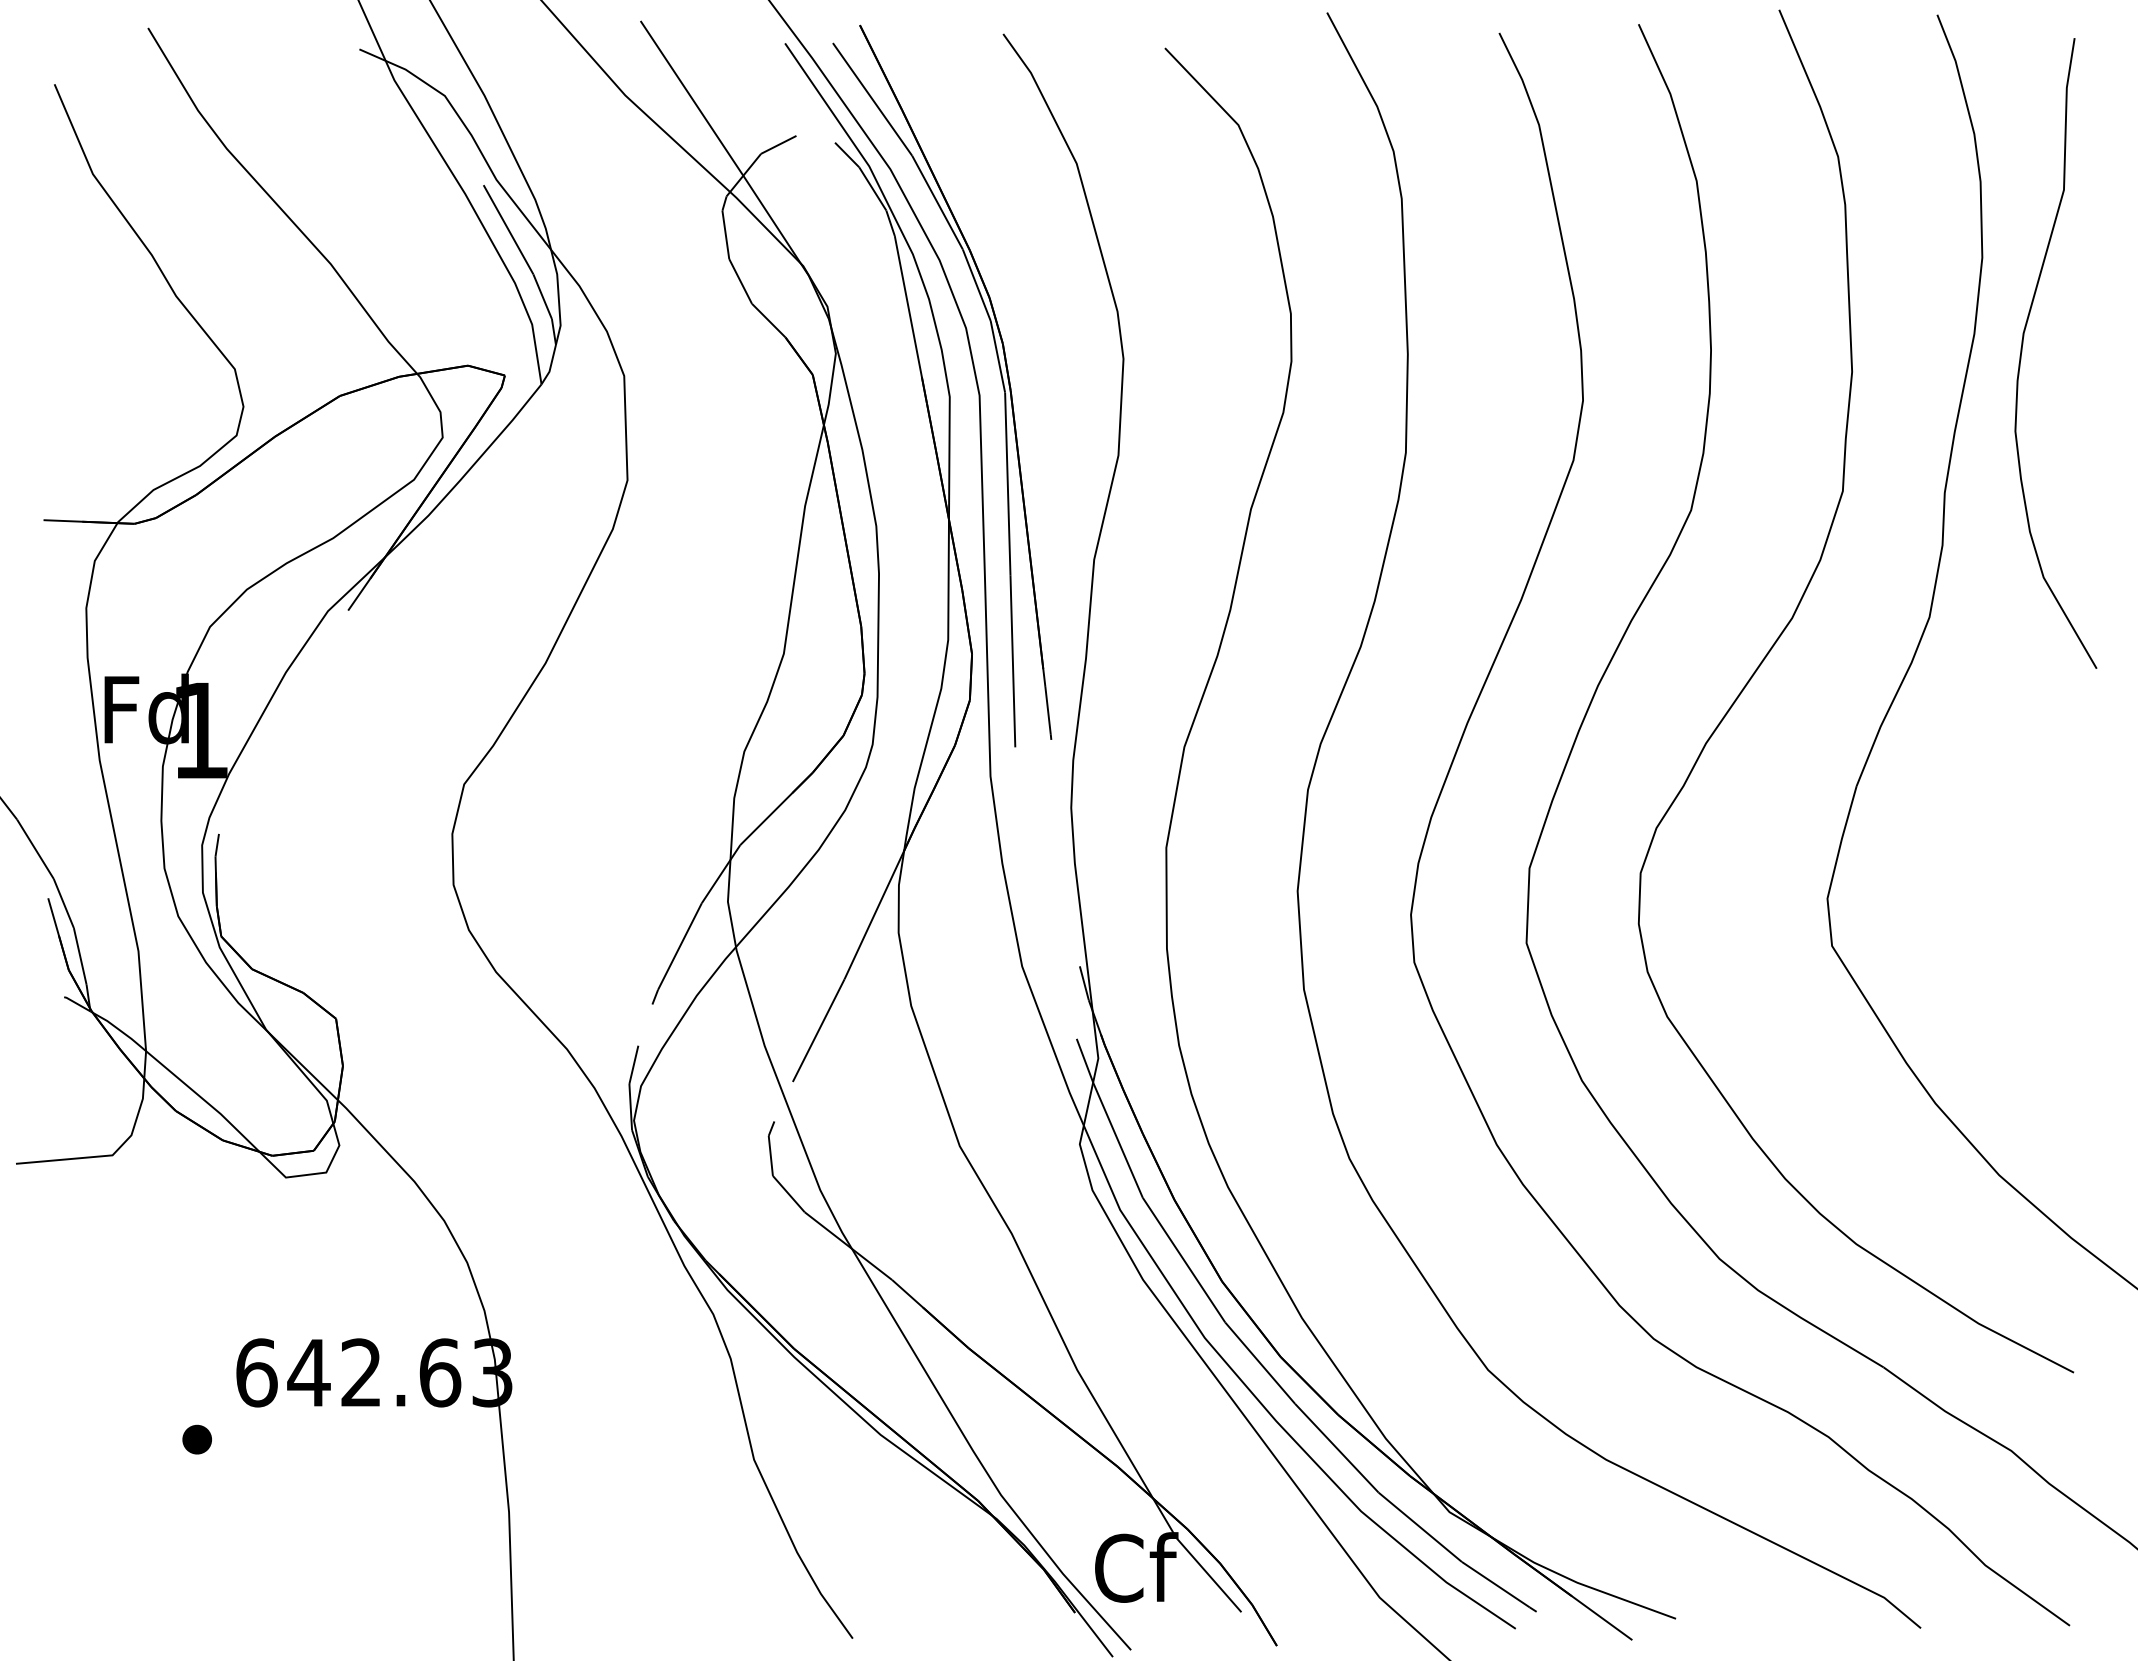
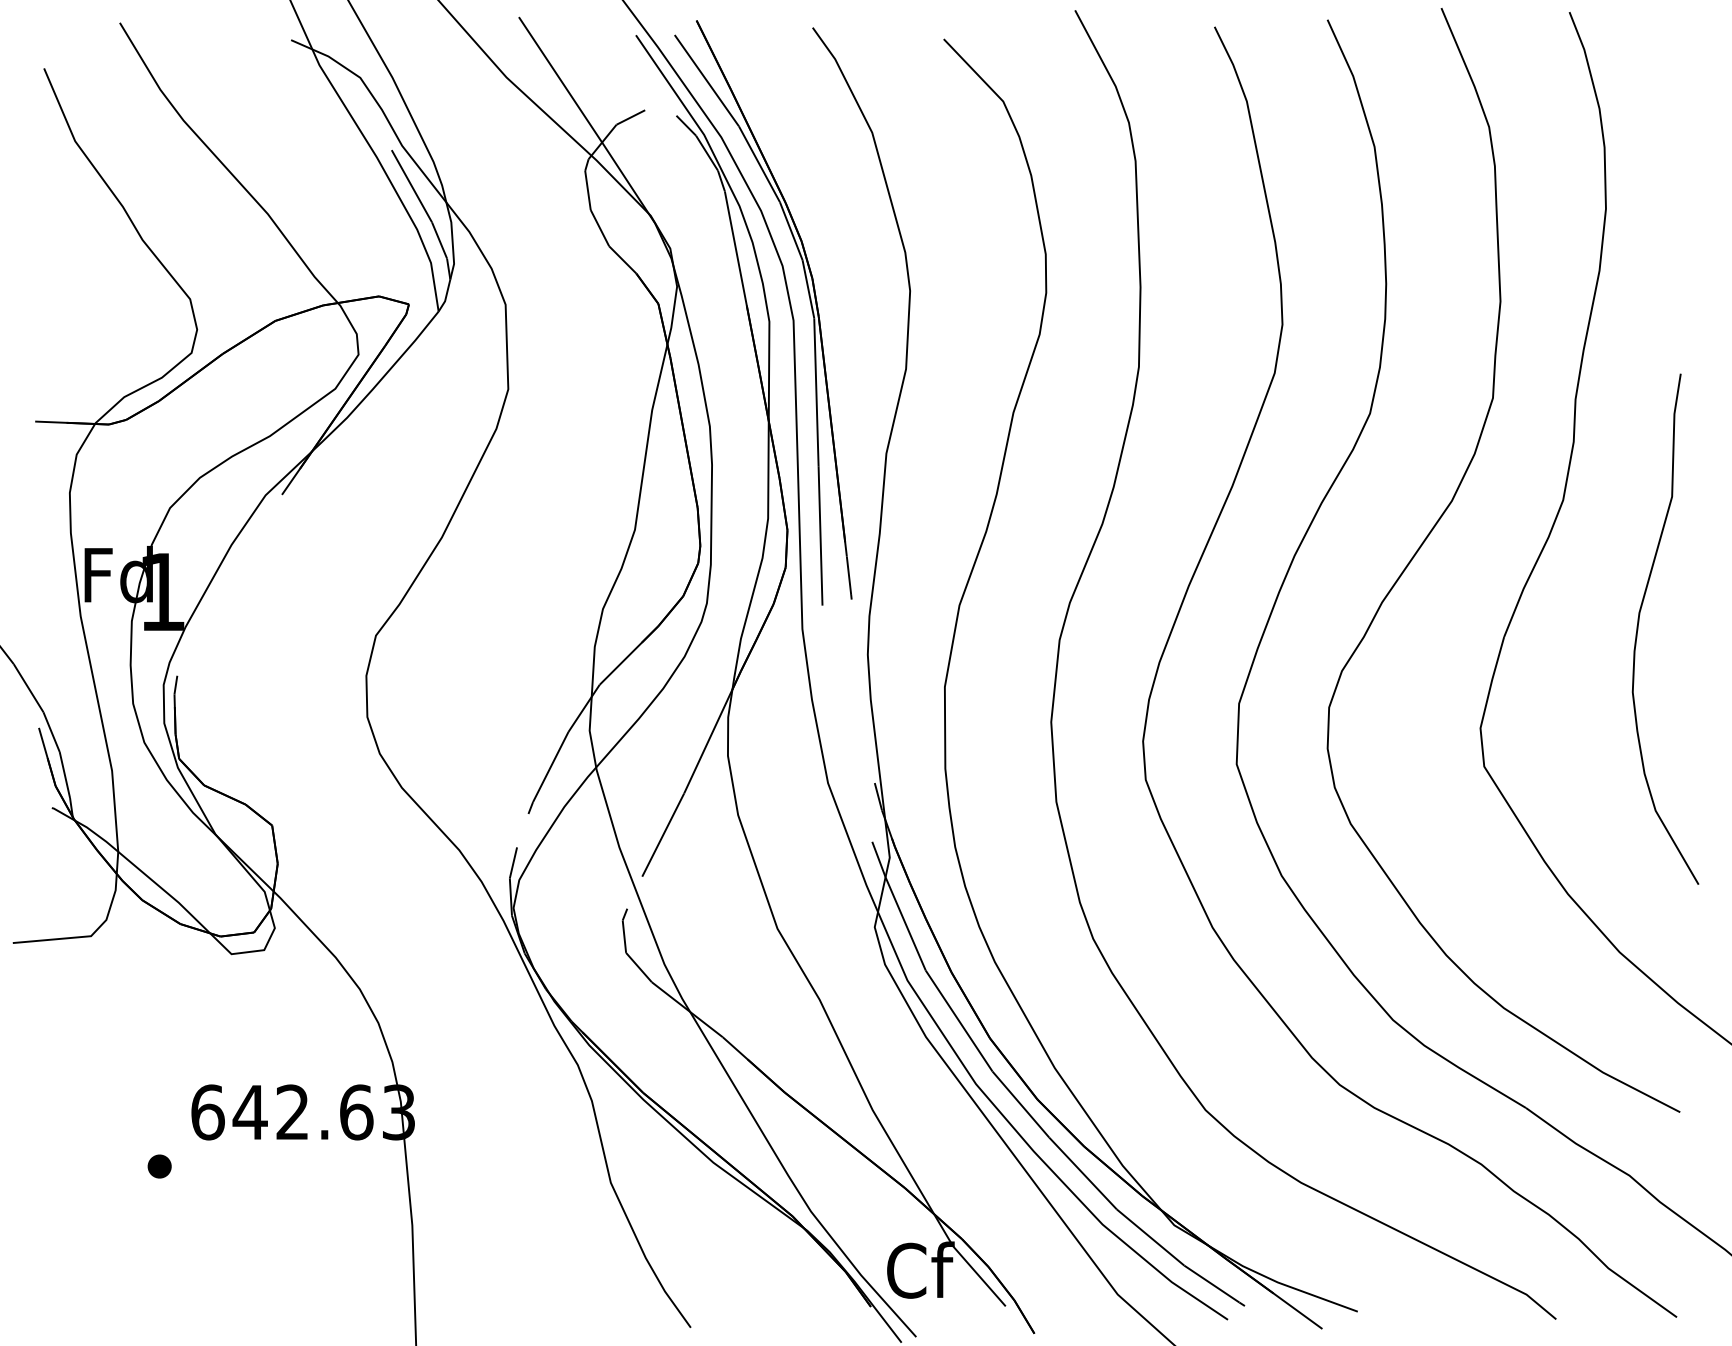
curve: (2022, 352) -> (1638, 628), moved

